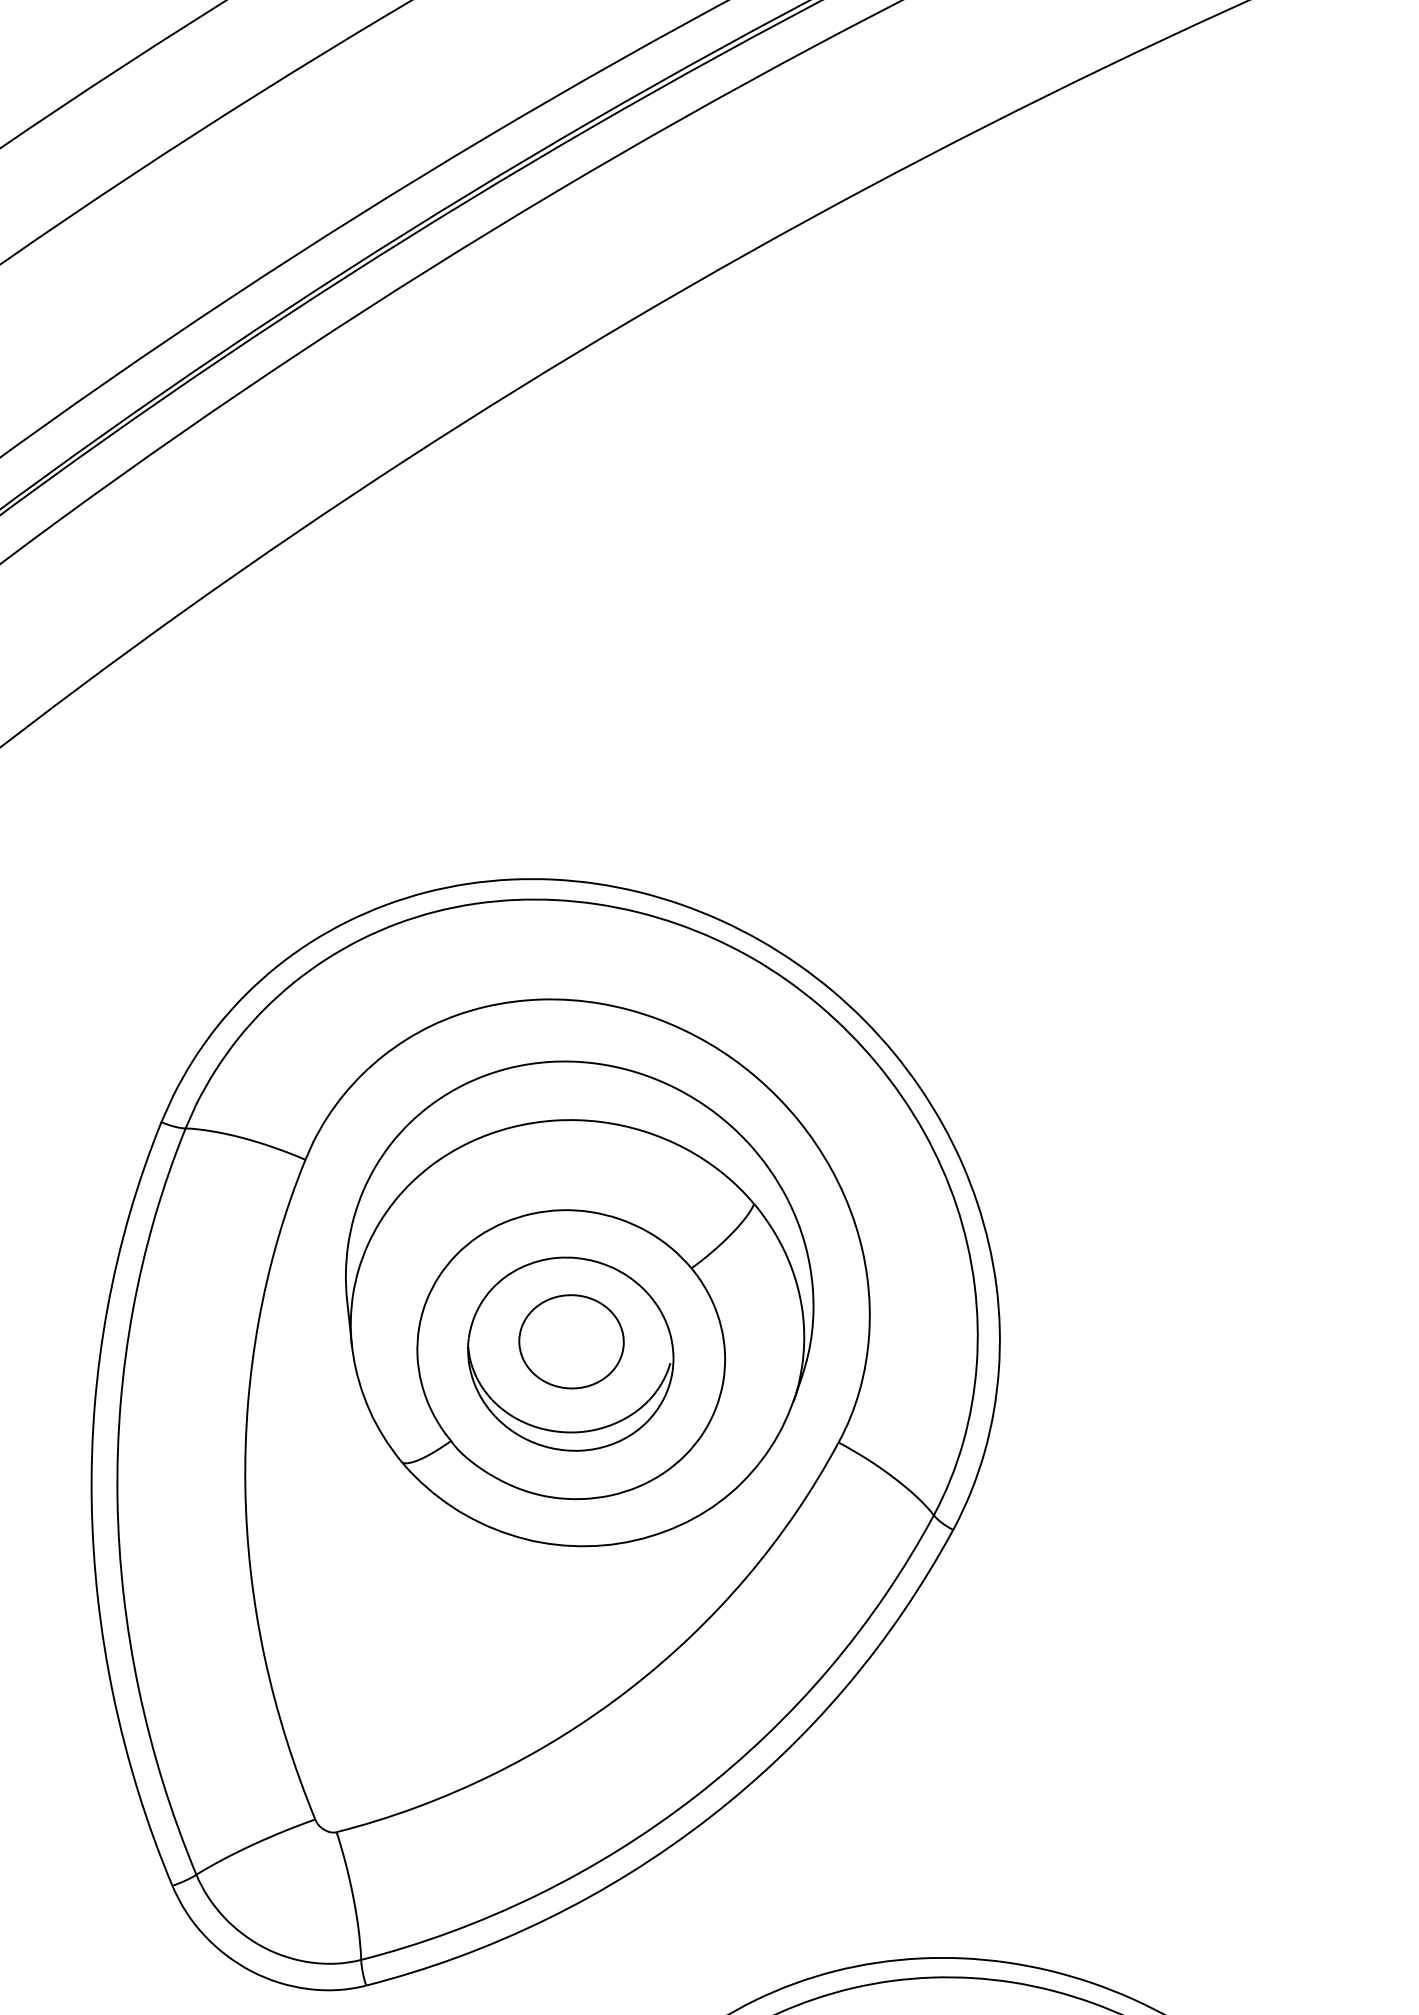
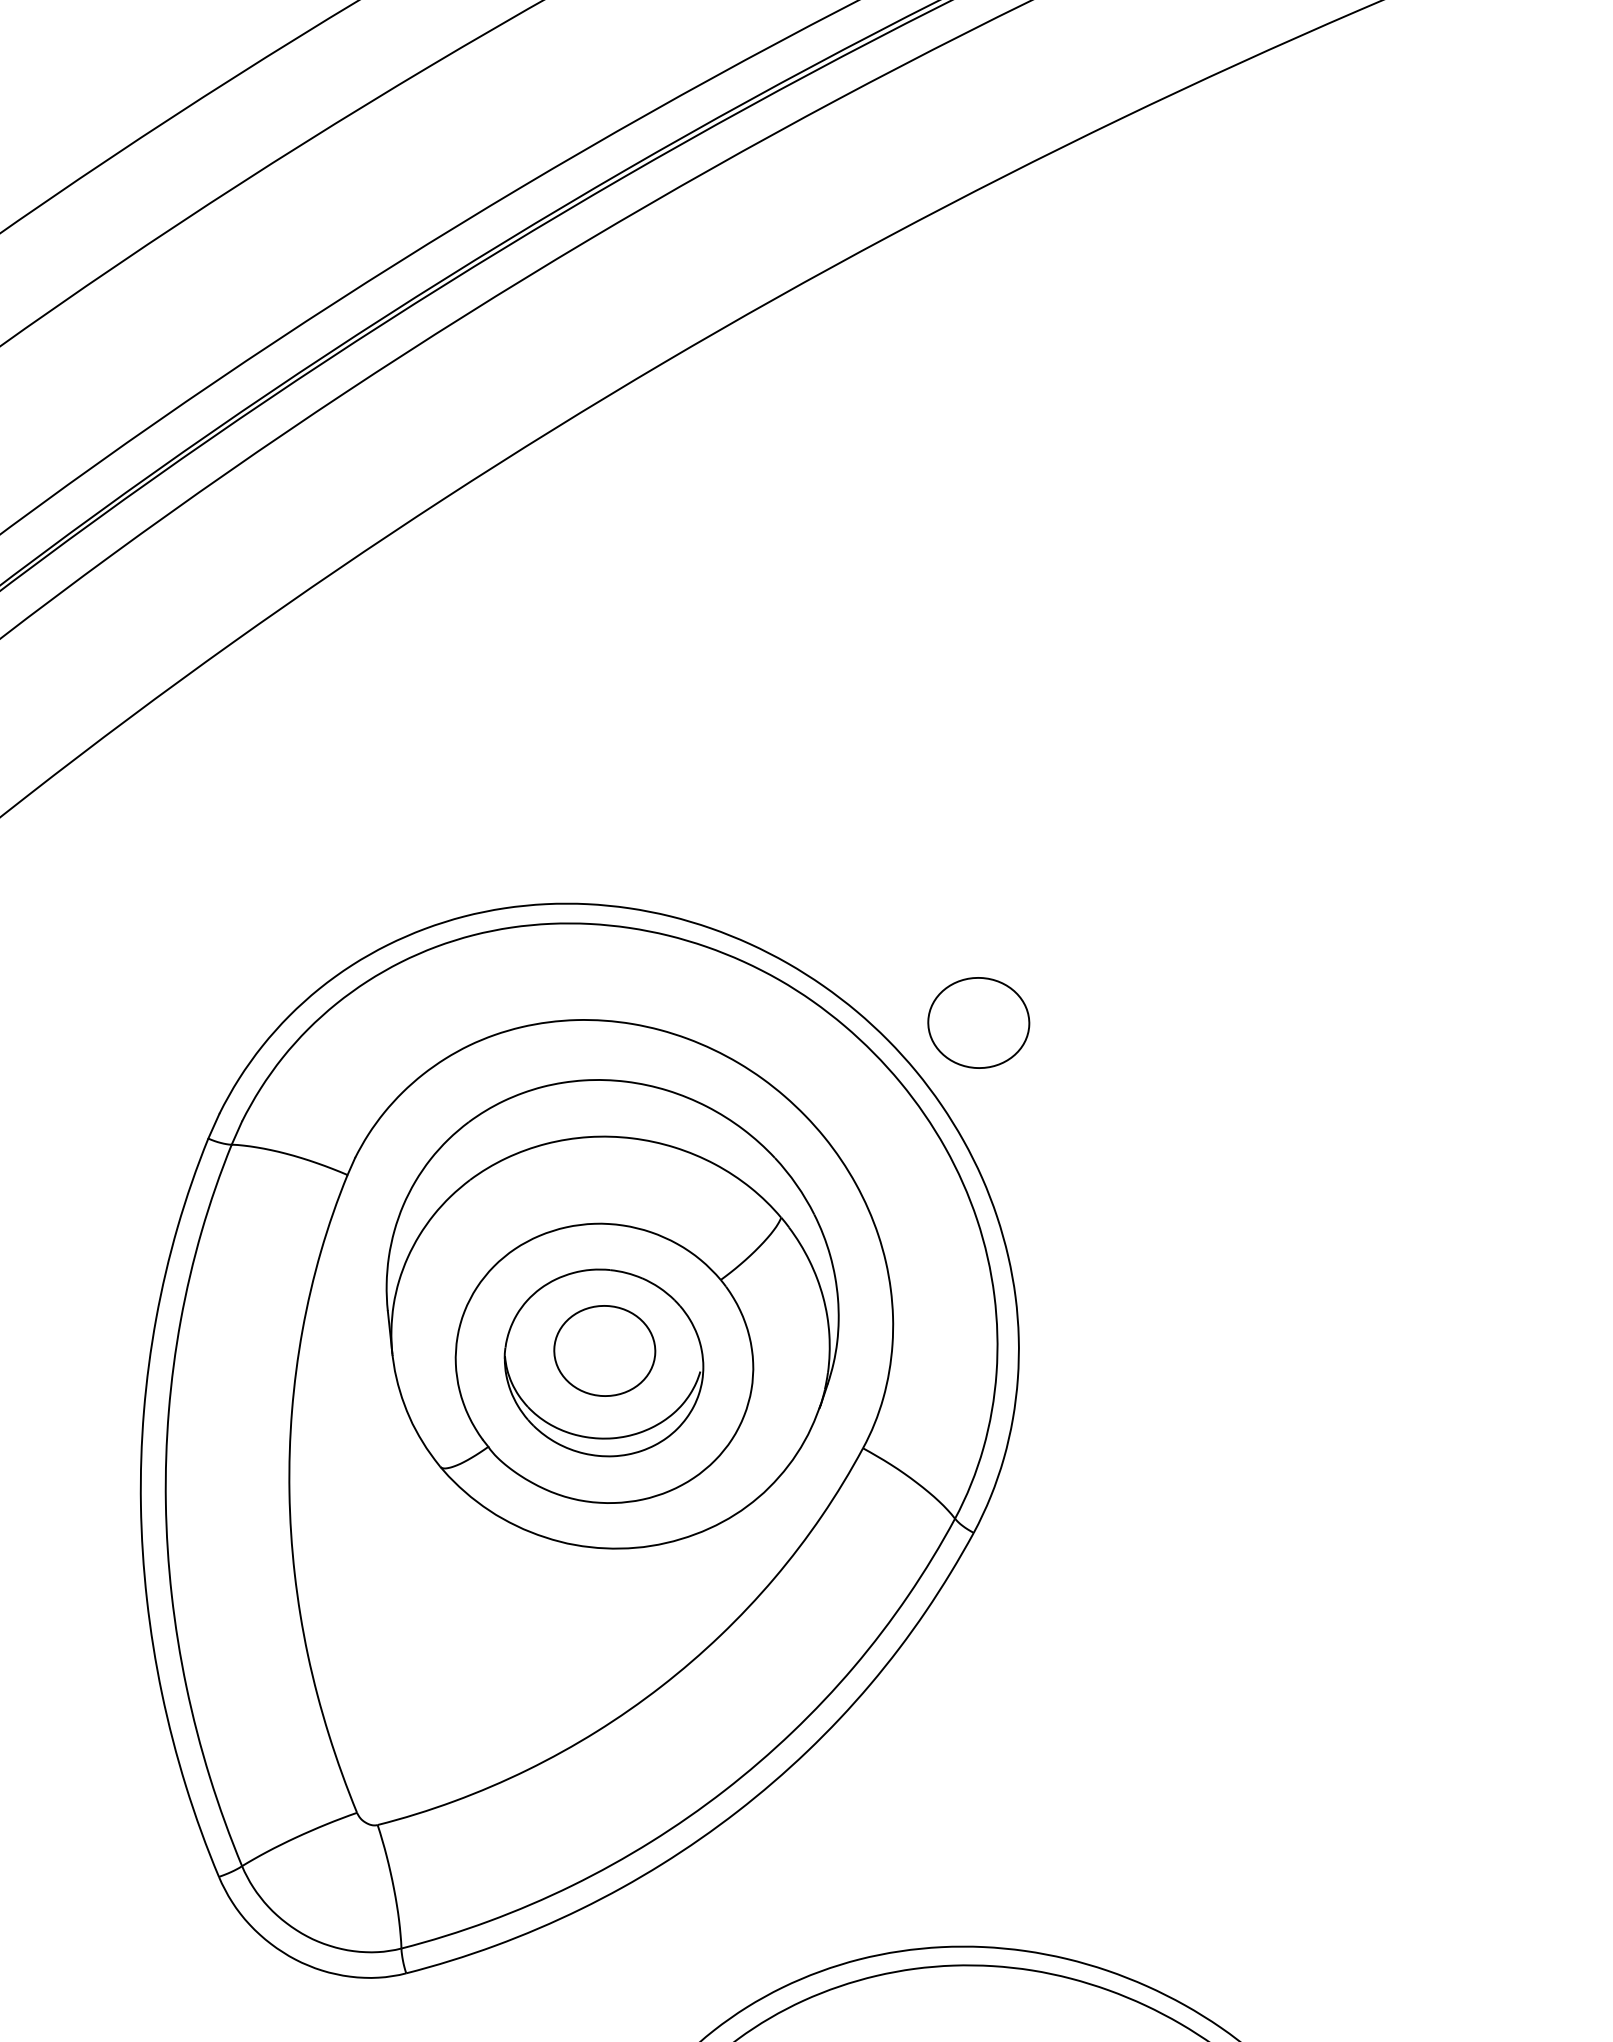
part: (958, 1002) -> (978, 1022), added

